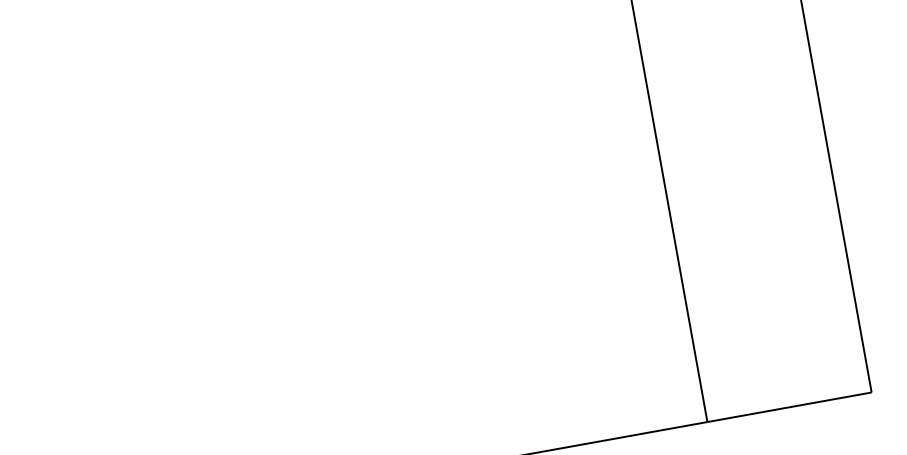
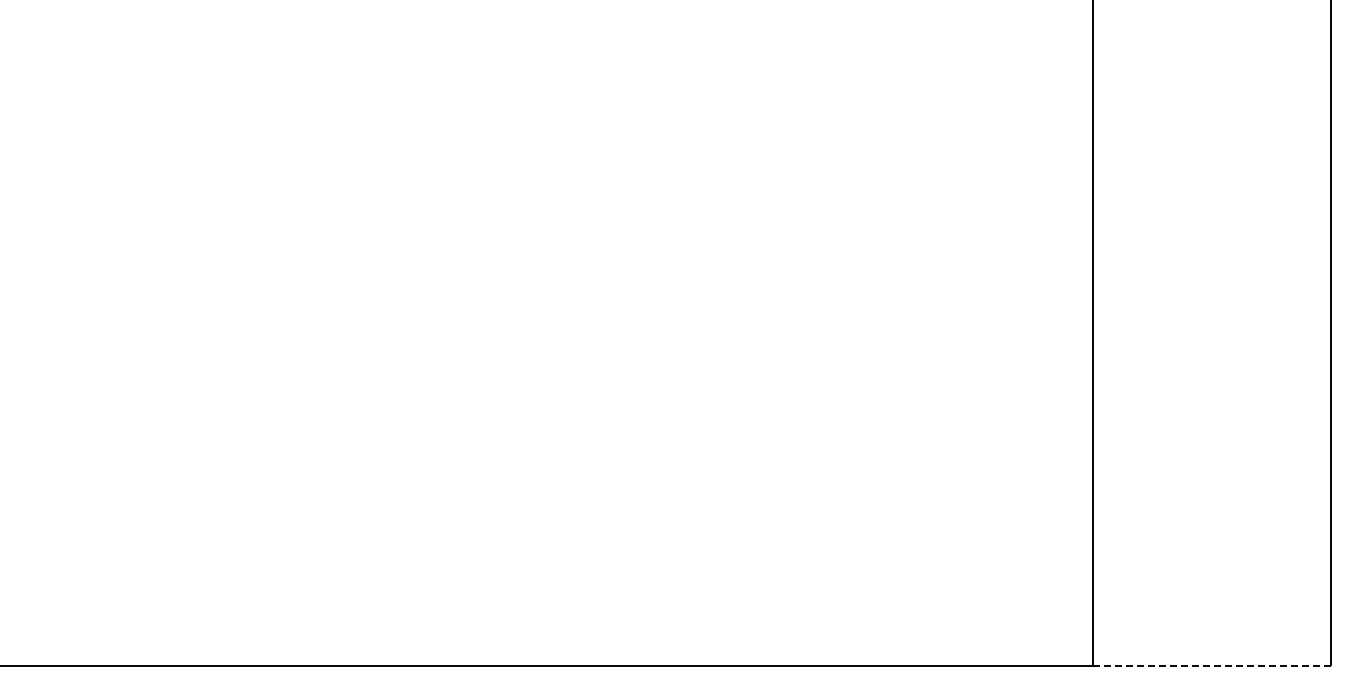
line: (789, 407) -> (1212, 665), solid -> dashed

